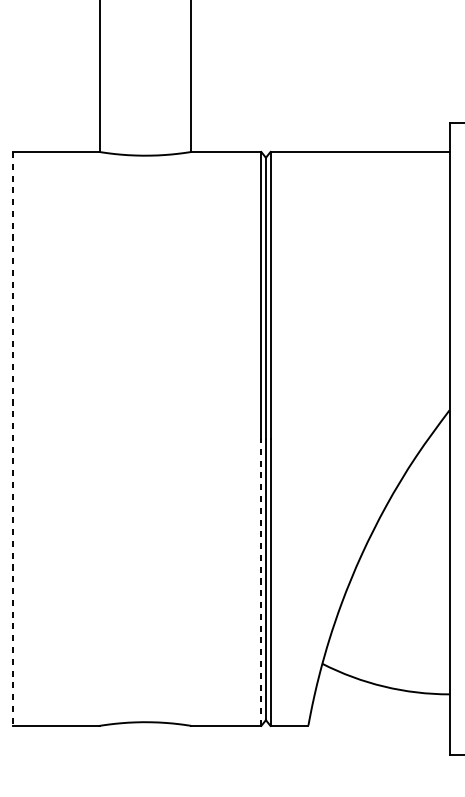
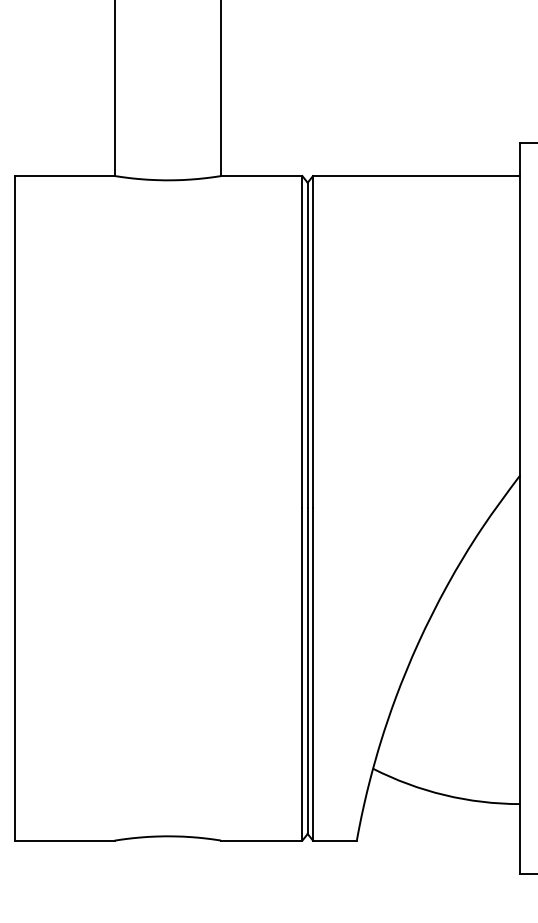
line: (13, 439) -> (15, 508), dashed -> solid
line: (261, 582) -> (302, 674), dashed -> solid

